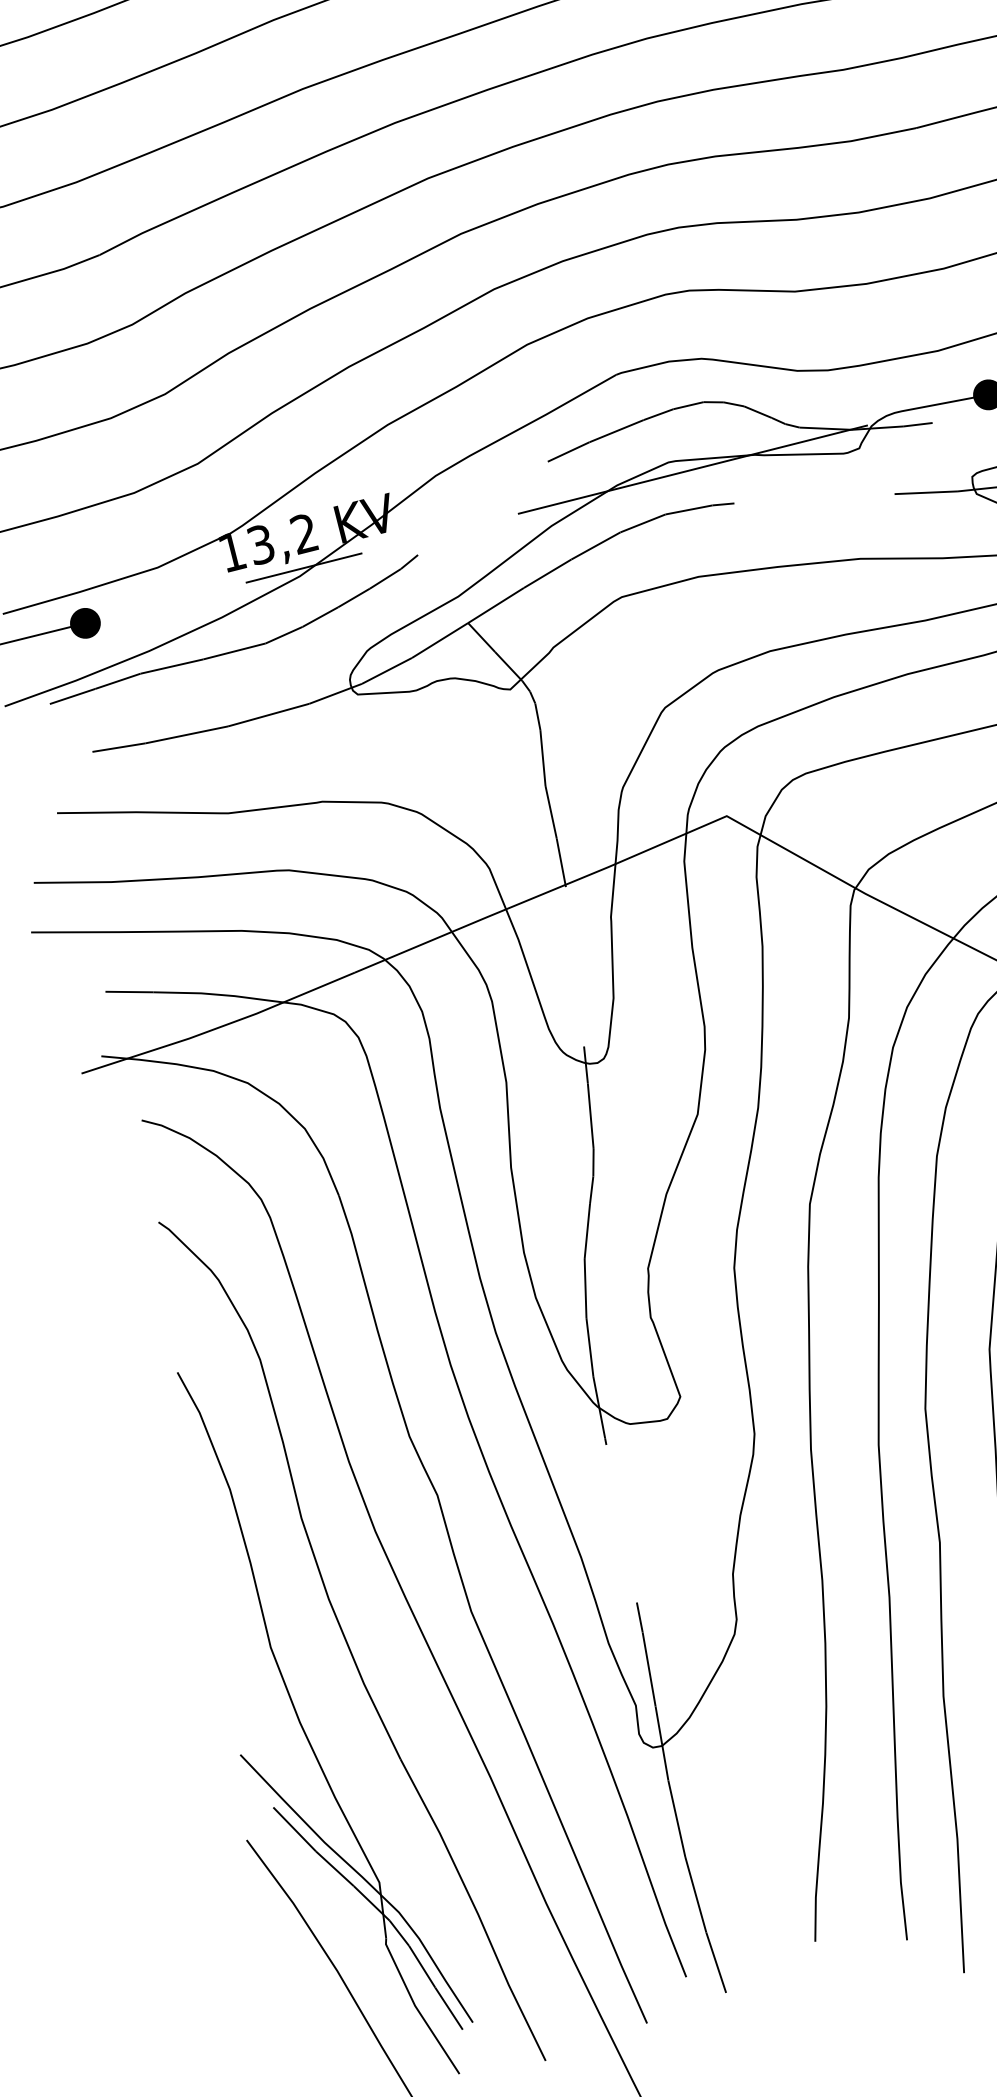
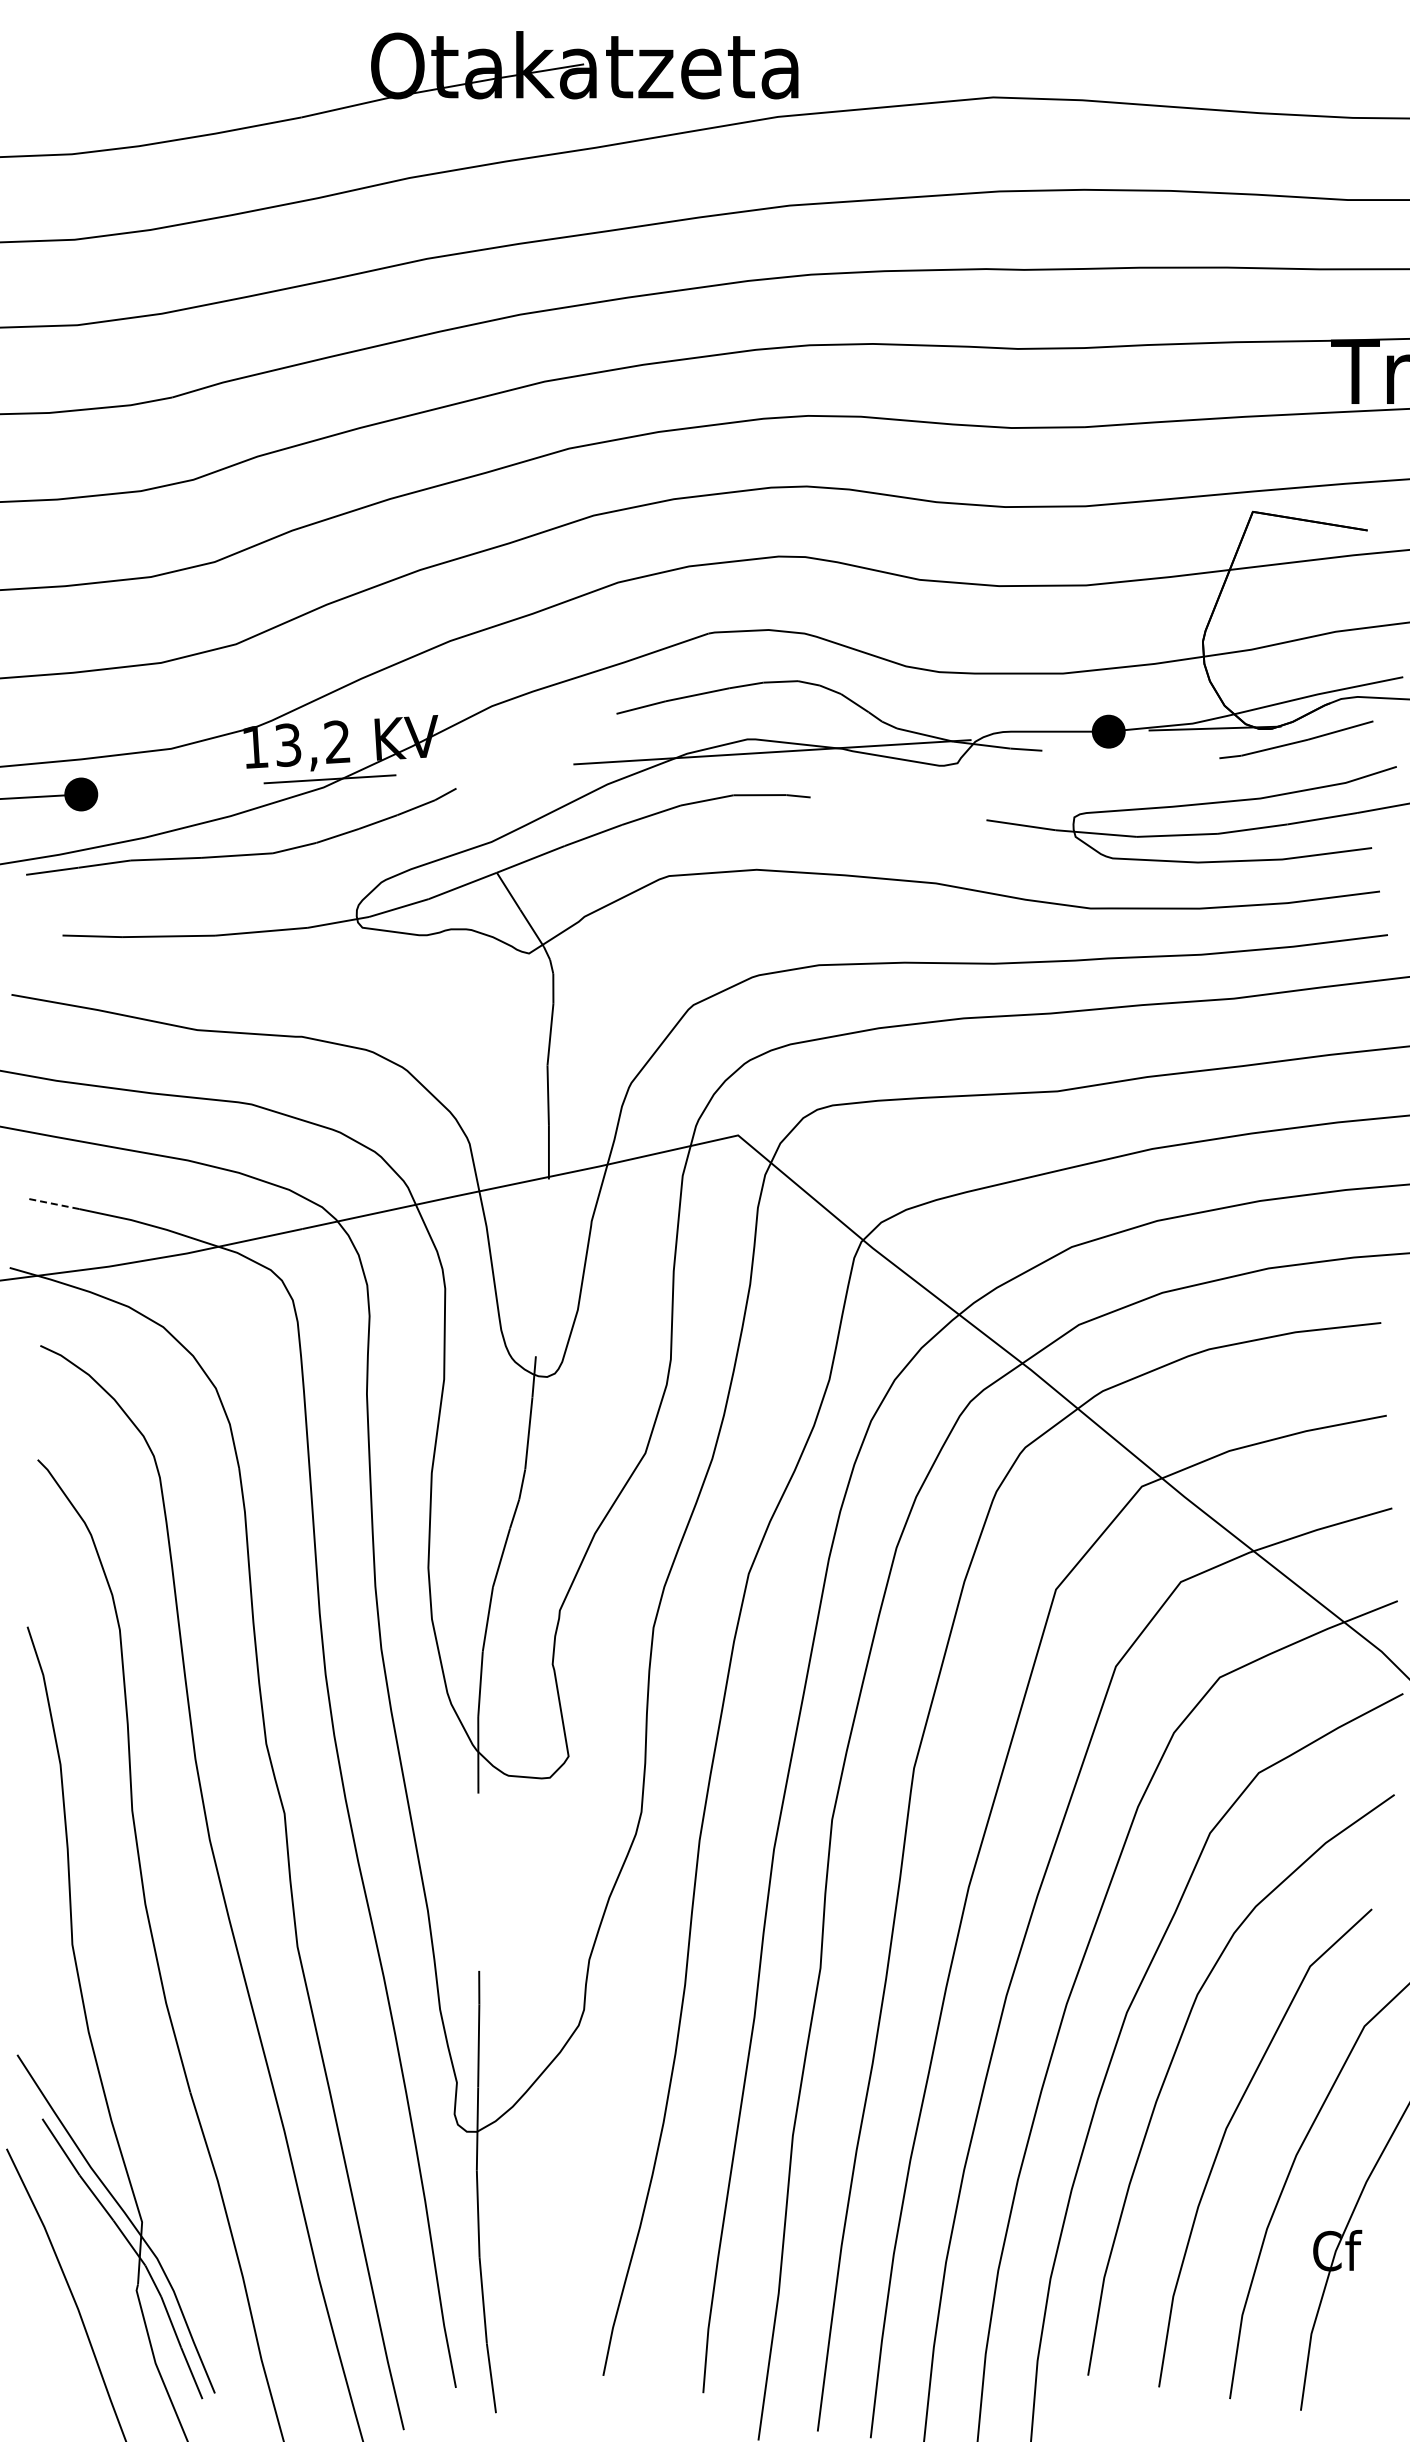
line: (128, 991) -> (52, 1203), solid -> dashed

